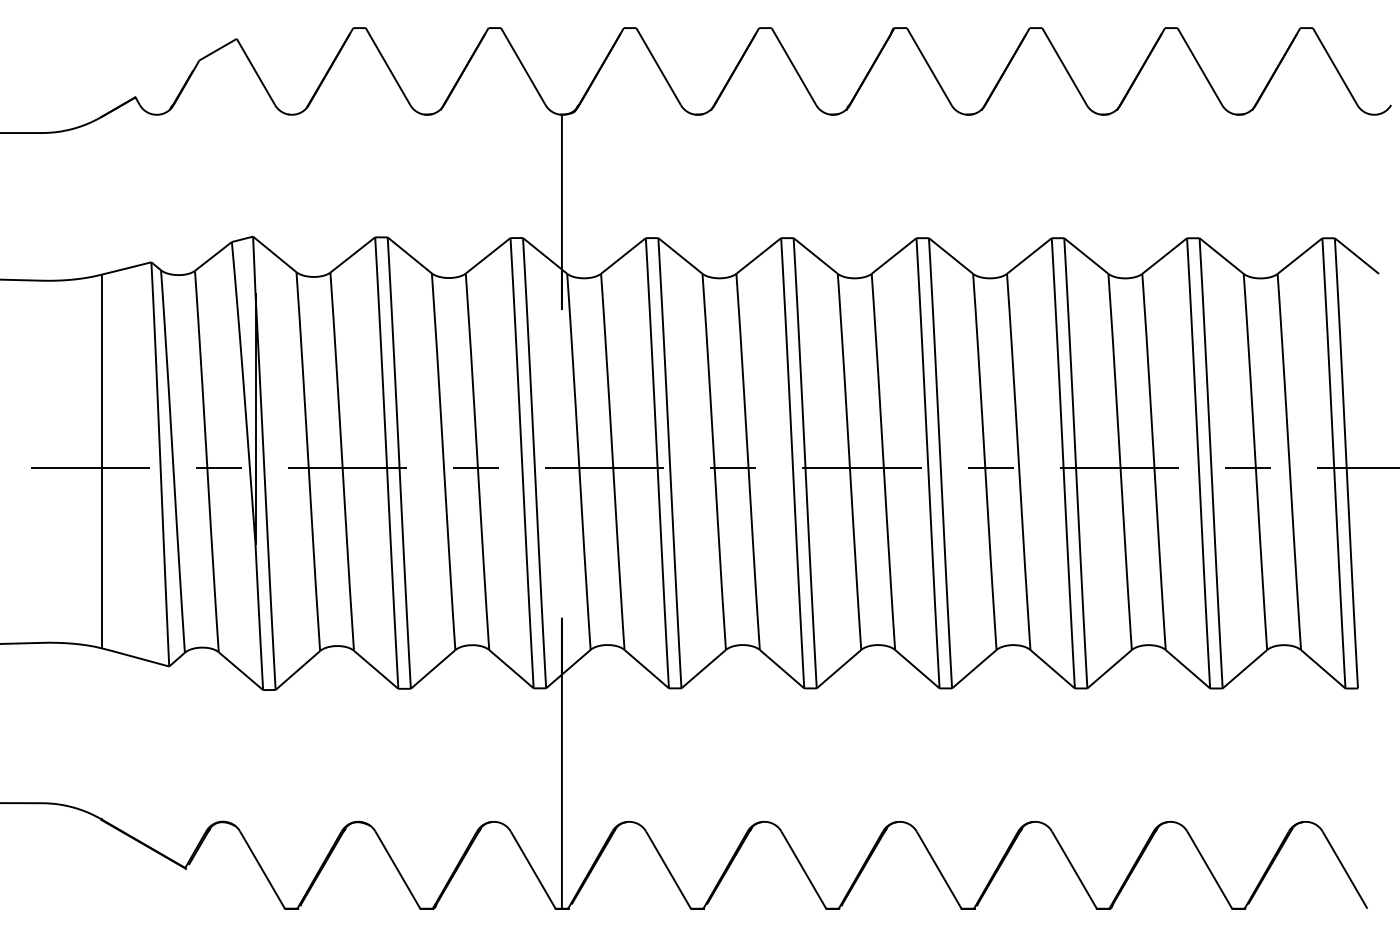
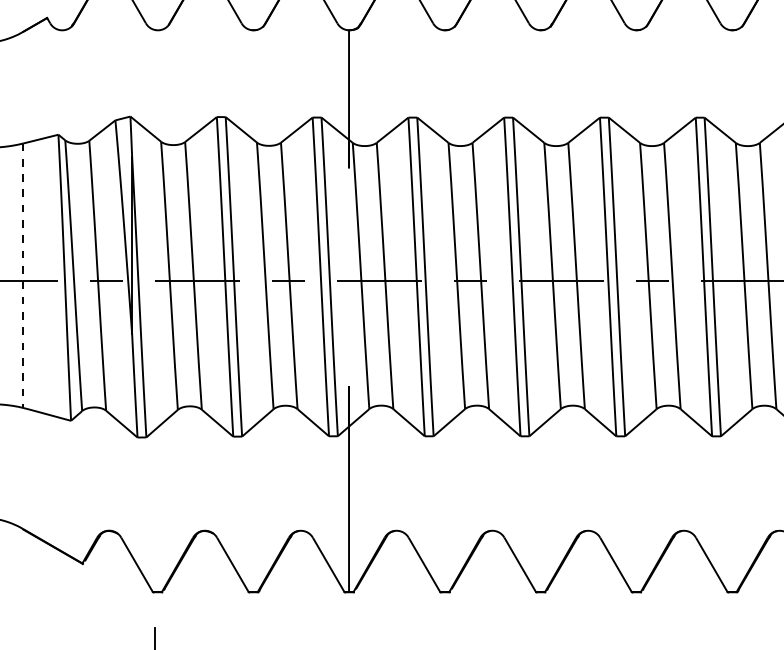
line: (101, 461) -> (23, 275), solid -> dashed

